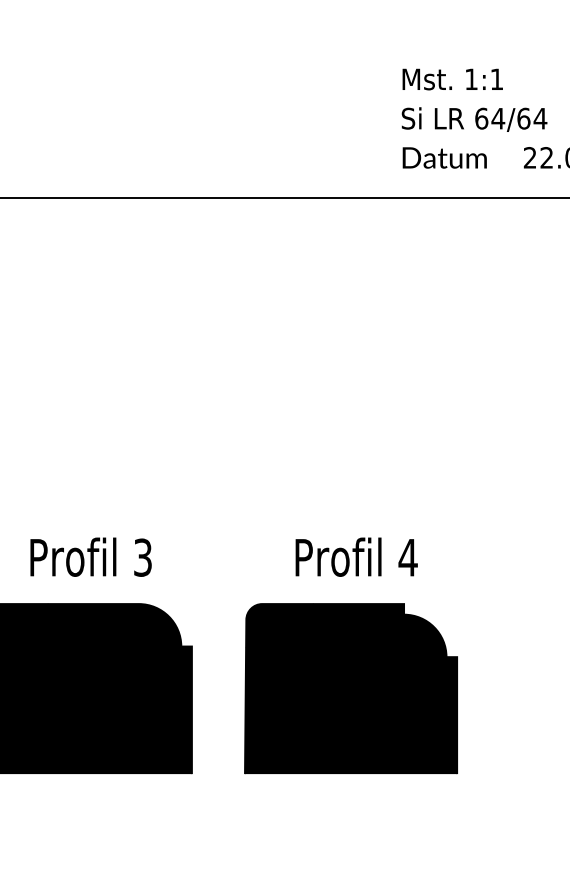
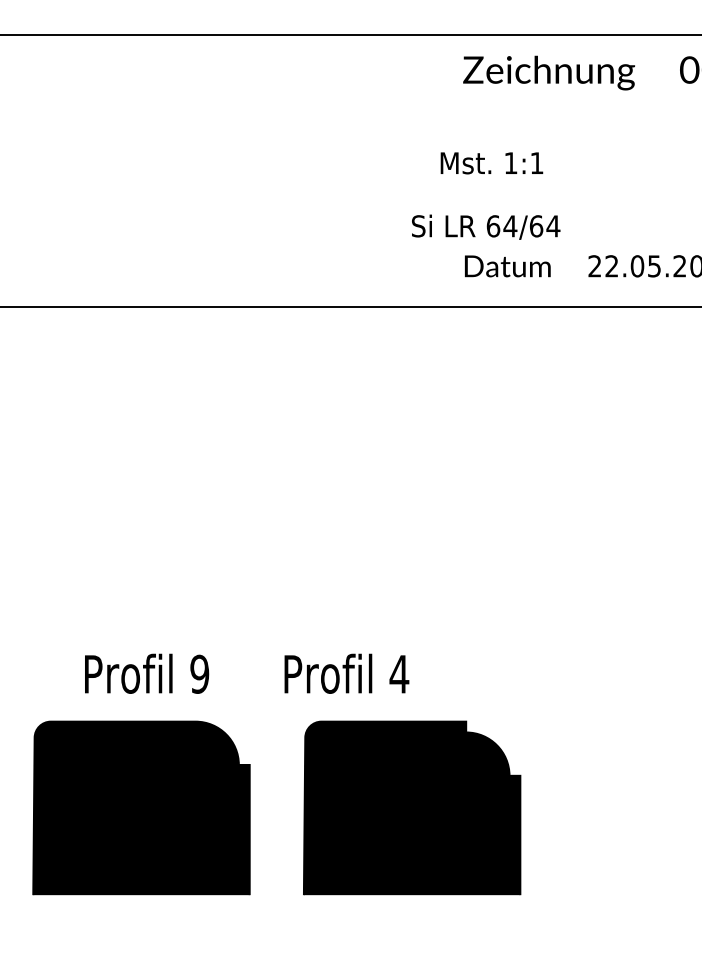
text: (452, 79) -> (491, 163), moved
text: (474, 118) -> (486, 226), moved
text: (142, 556) -> (199, 673), 3 -> 9
text: (356, 556) -> (346, 673), moved

